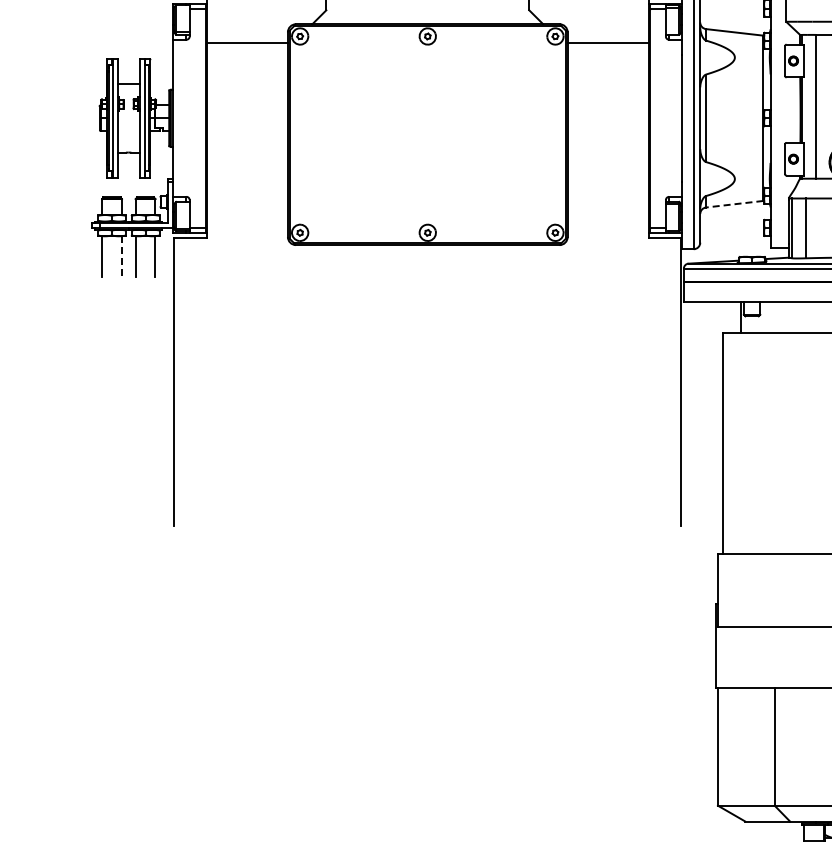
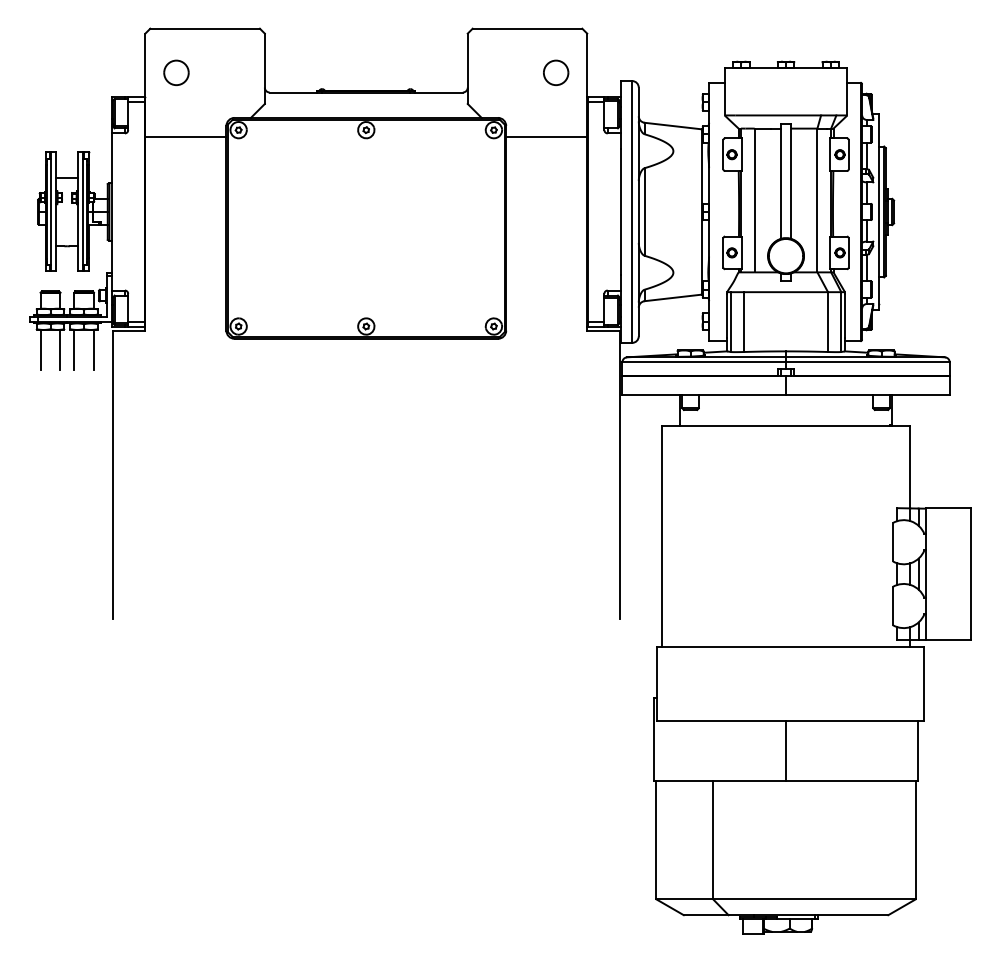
line: (734, 203) -> (673, 297), dashed -> solid
line: (121, 256) -> (60, 350), dashed -> solid

